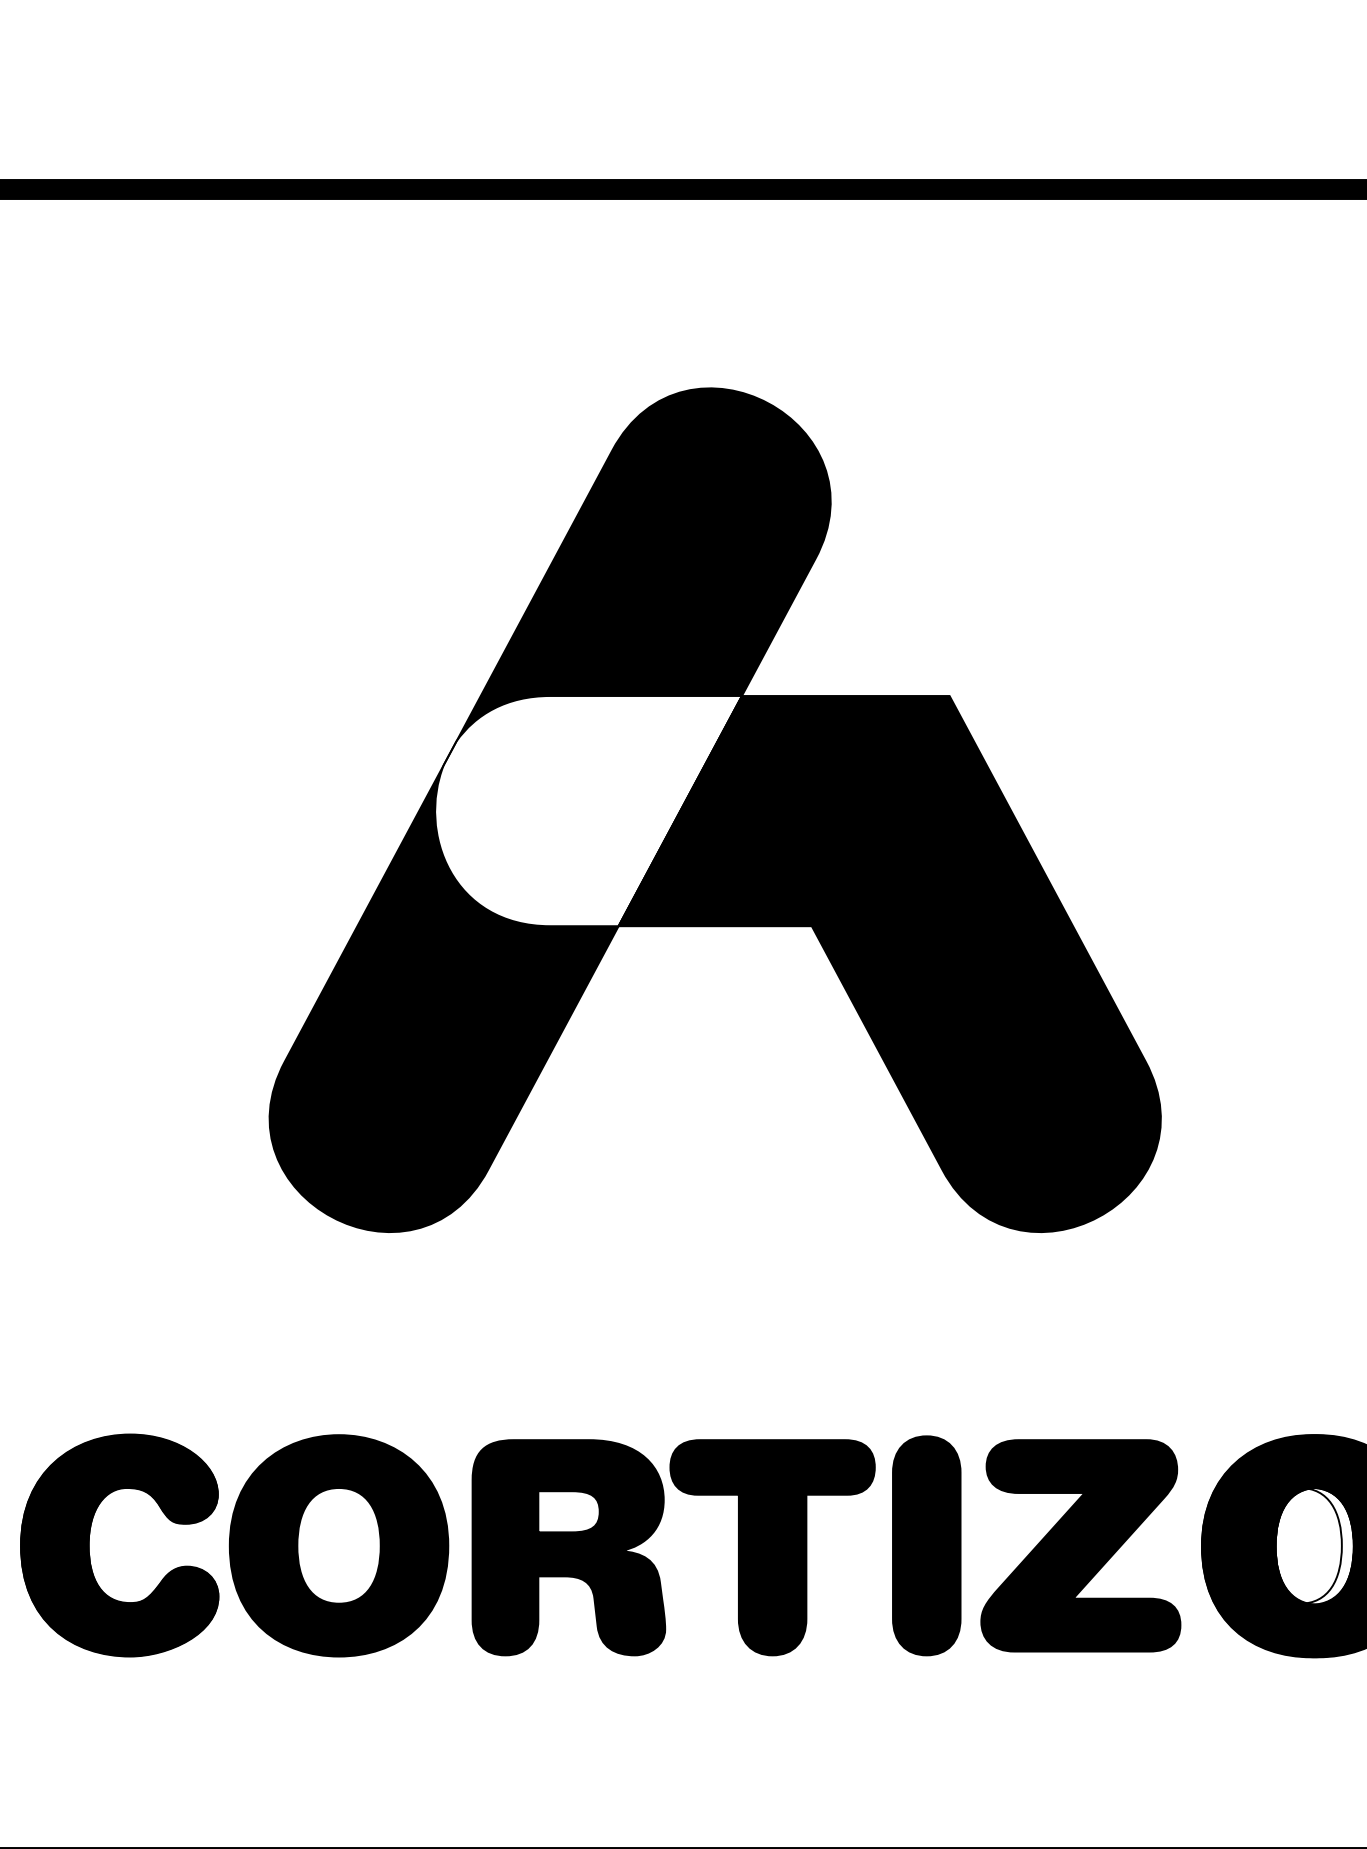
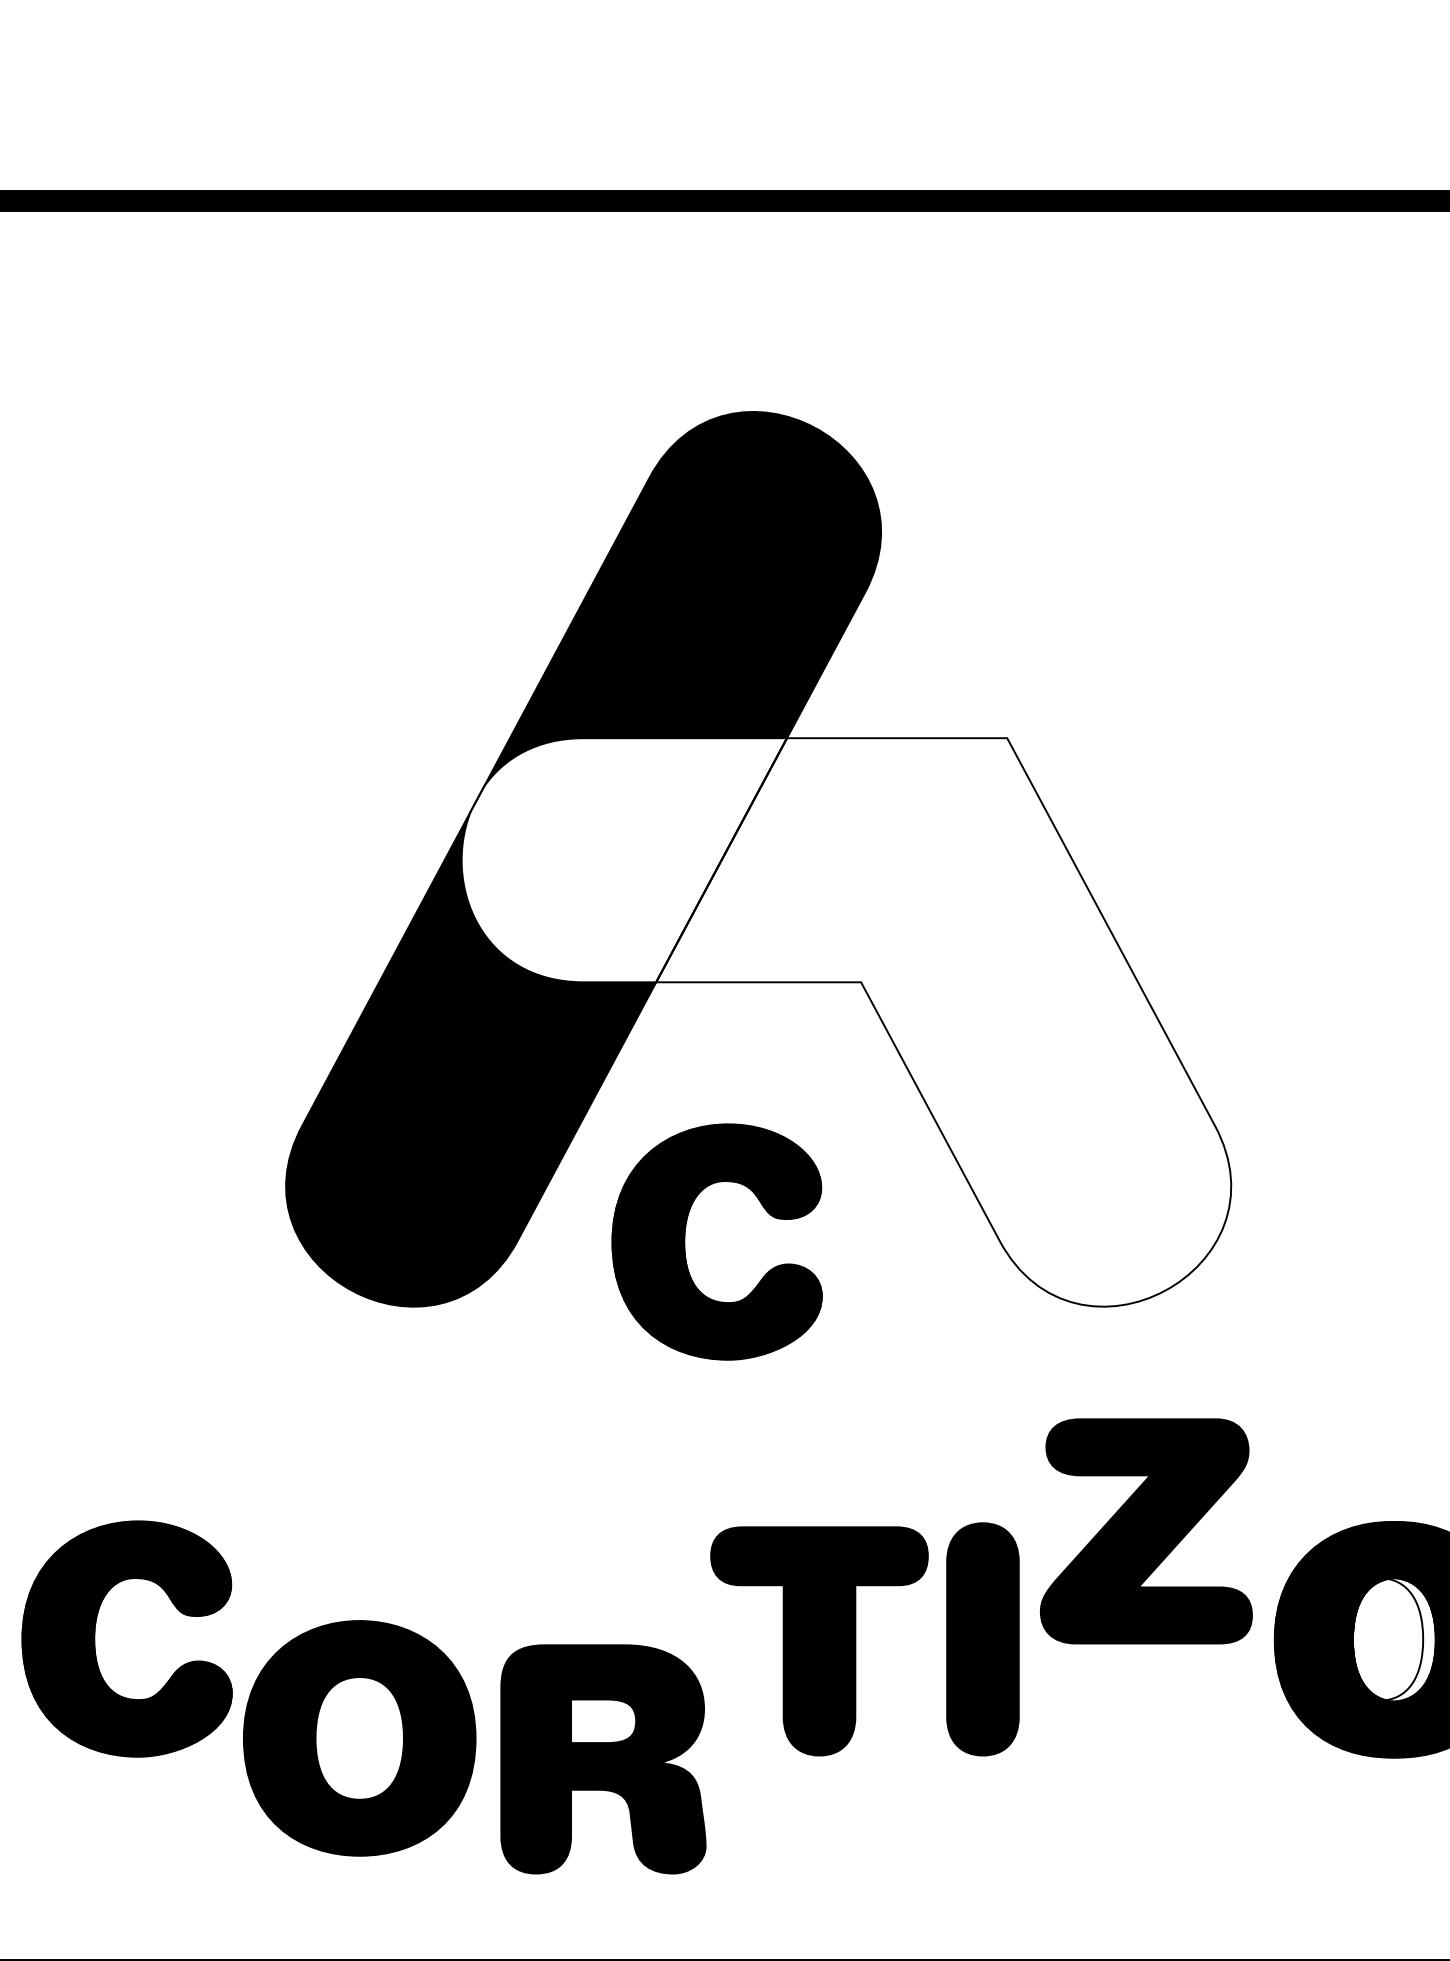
fill: (889, 964) -> (943, 1022), removed
part: (646, 1170) -> (685, 1241), added
part: (338, 1545) -> (359, 1738), moved
part: (1080, 1545) -> (1146, 1531), moved
part: (568, 1547) -> (603, 1759), moved

